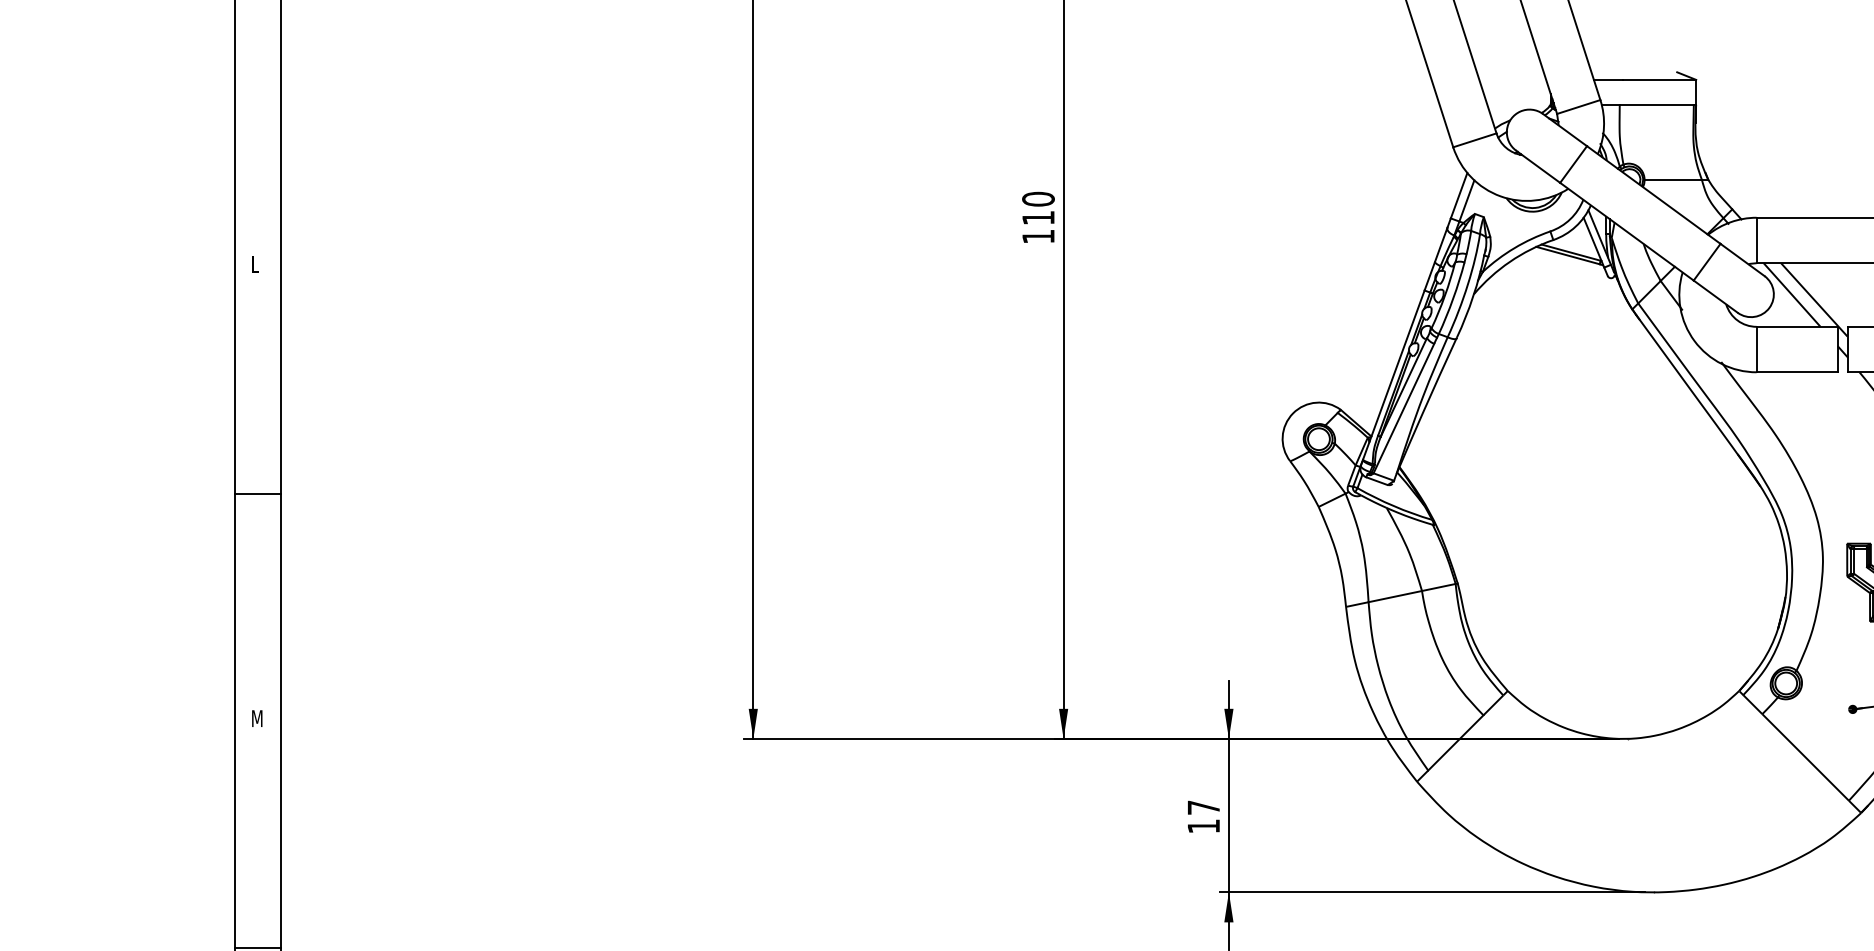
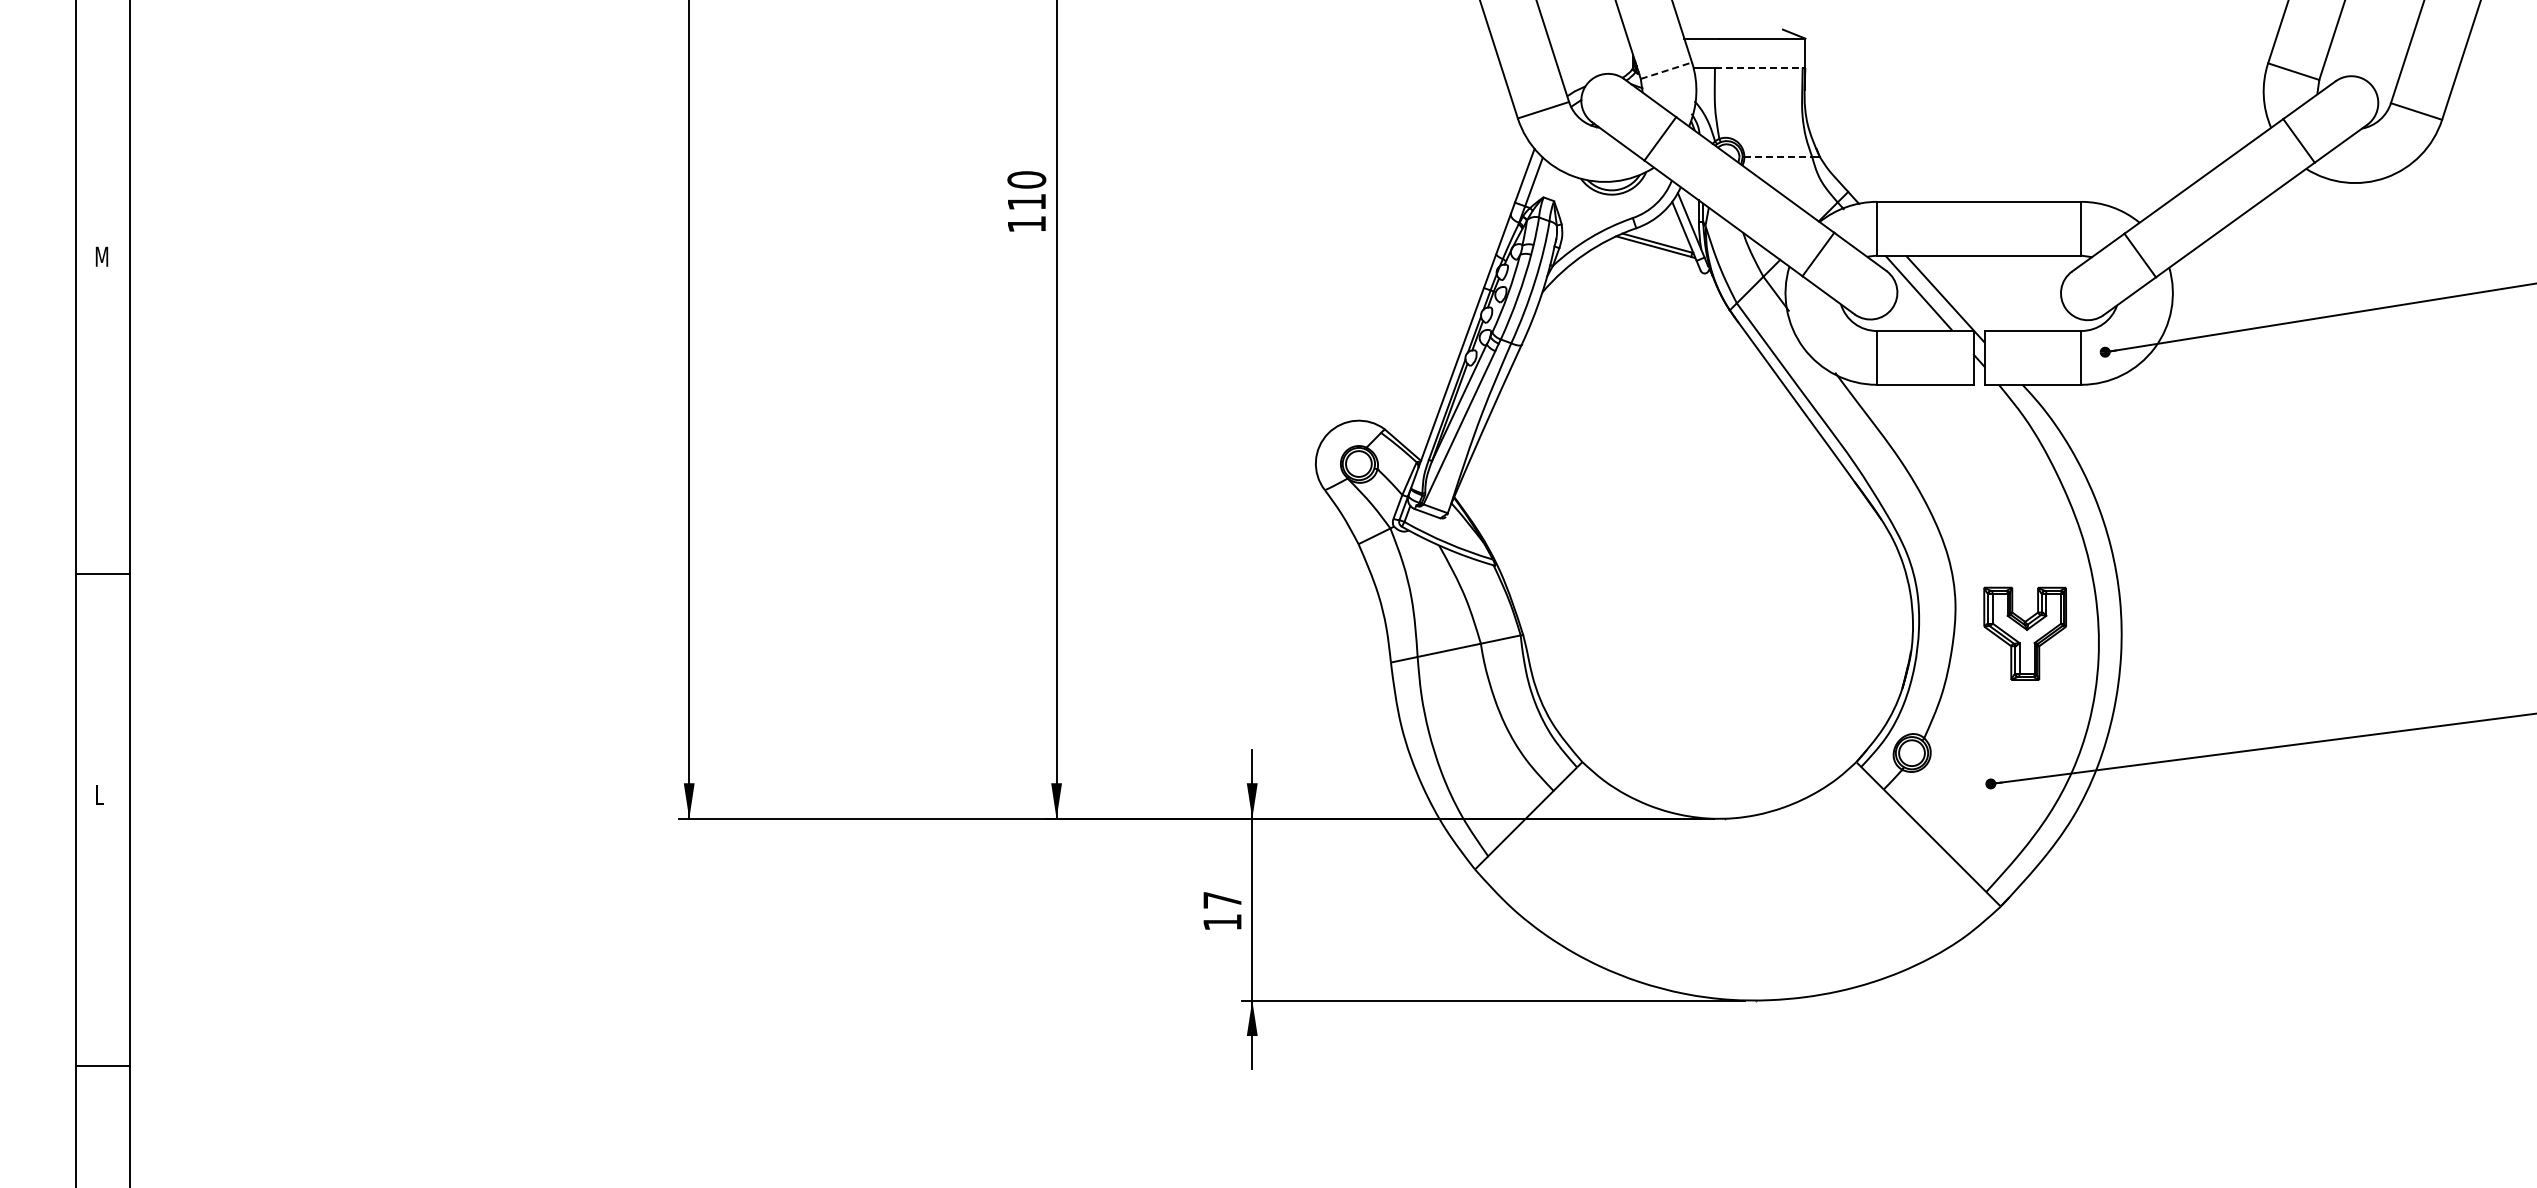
line: (1656, 105) -> (1758, 68), solid -> dashed
line: (1578, 106) -> (1666, 70), solid -> dashed
line: (1673, 180) -> (1778, 157), solid -> dashed
text: (256, 263) -> (101, 256), L -> M
line: (257, 493) -> (102, 574), moved
text: (256, 718) -> (101, 794), M -> L

